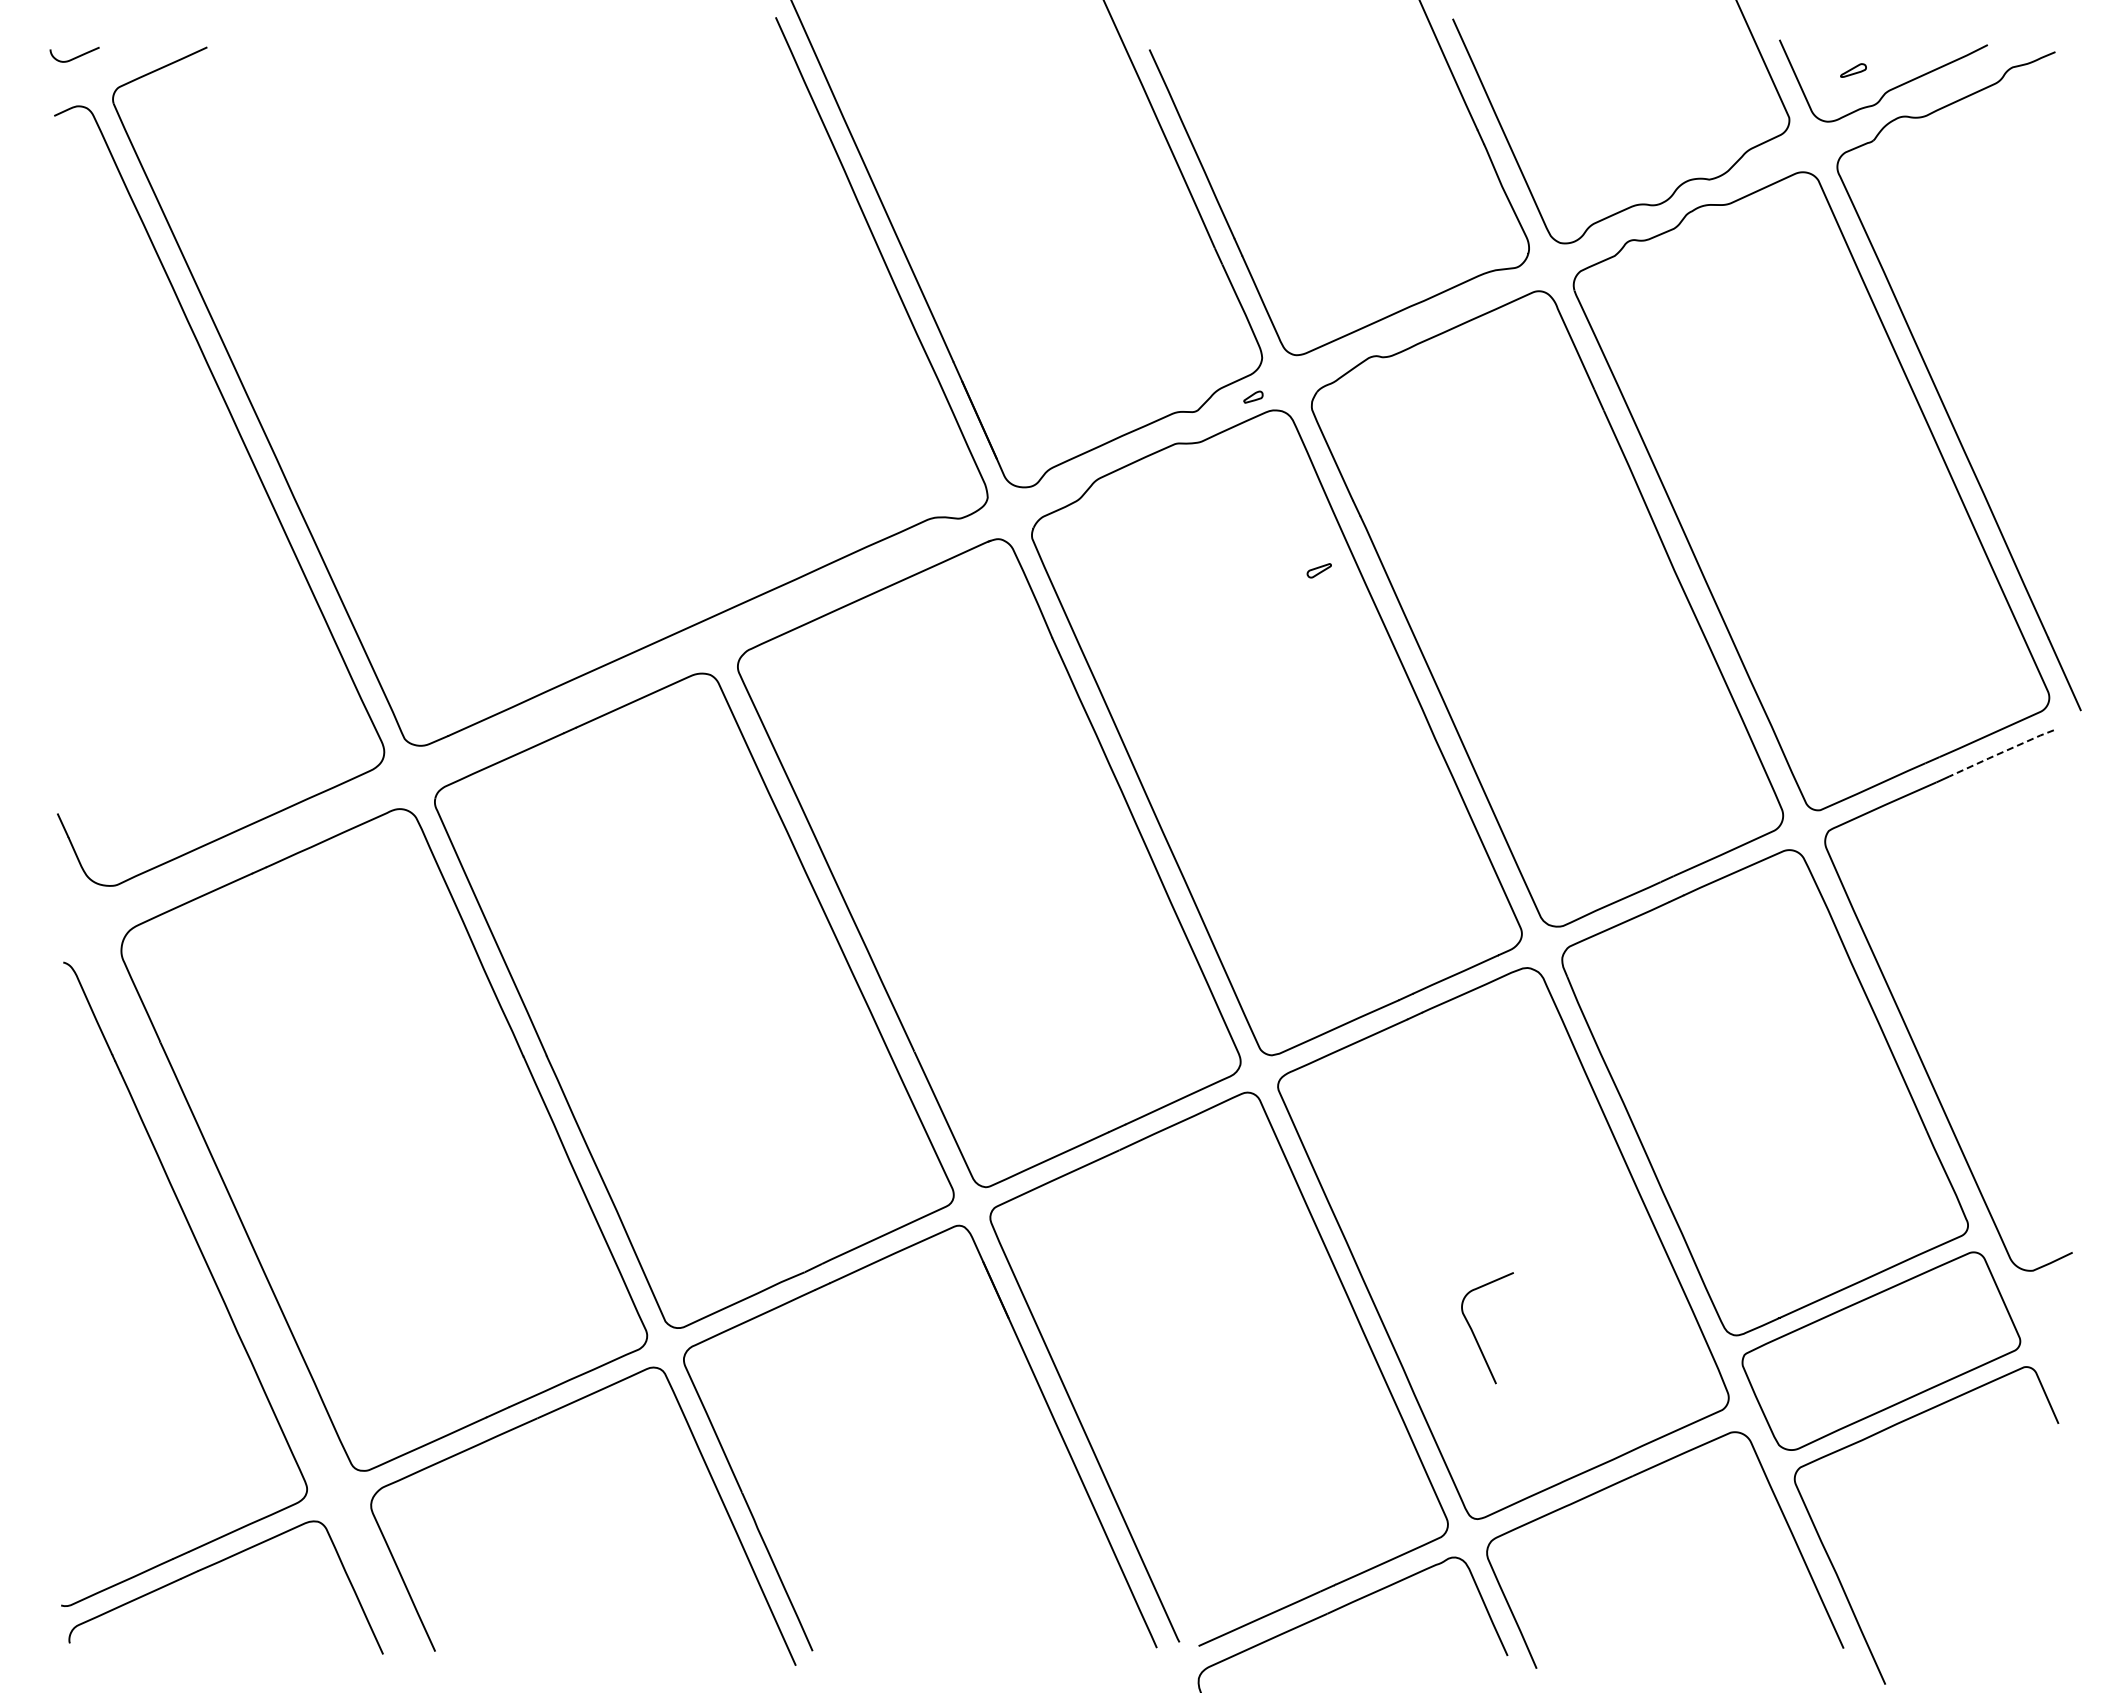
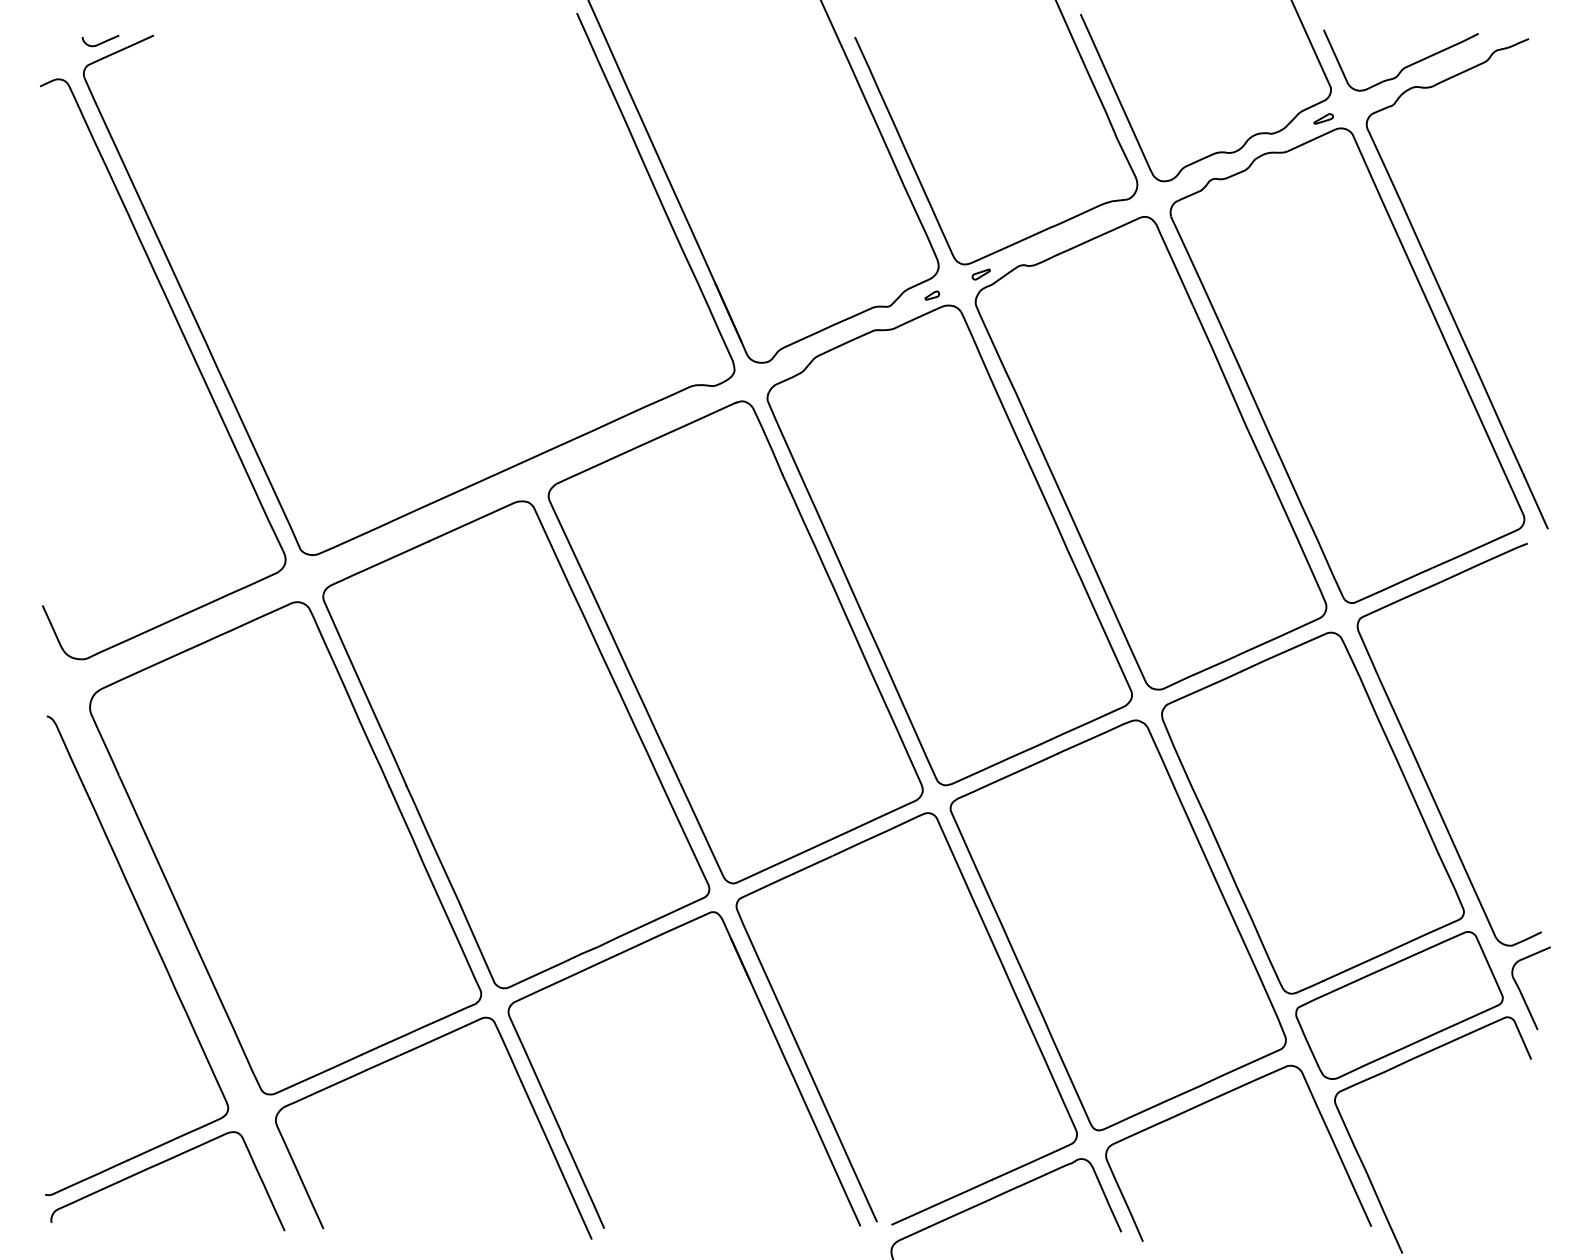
curve: (76, 56) -> (102, 42), moved
part: (1853, 70) -> (1323, 118), moved
part: (1318, 570) -> (980, 274), moved
line: (2001, 752) -> (1488, 560), dashed -> solid
curve: (1475, 1335) -> (1522, 993), moved

